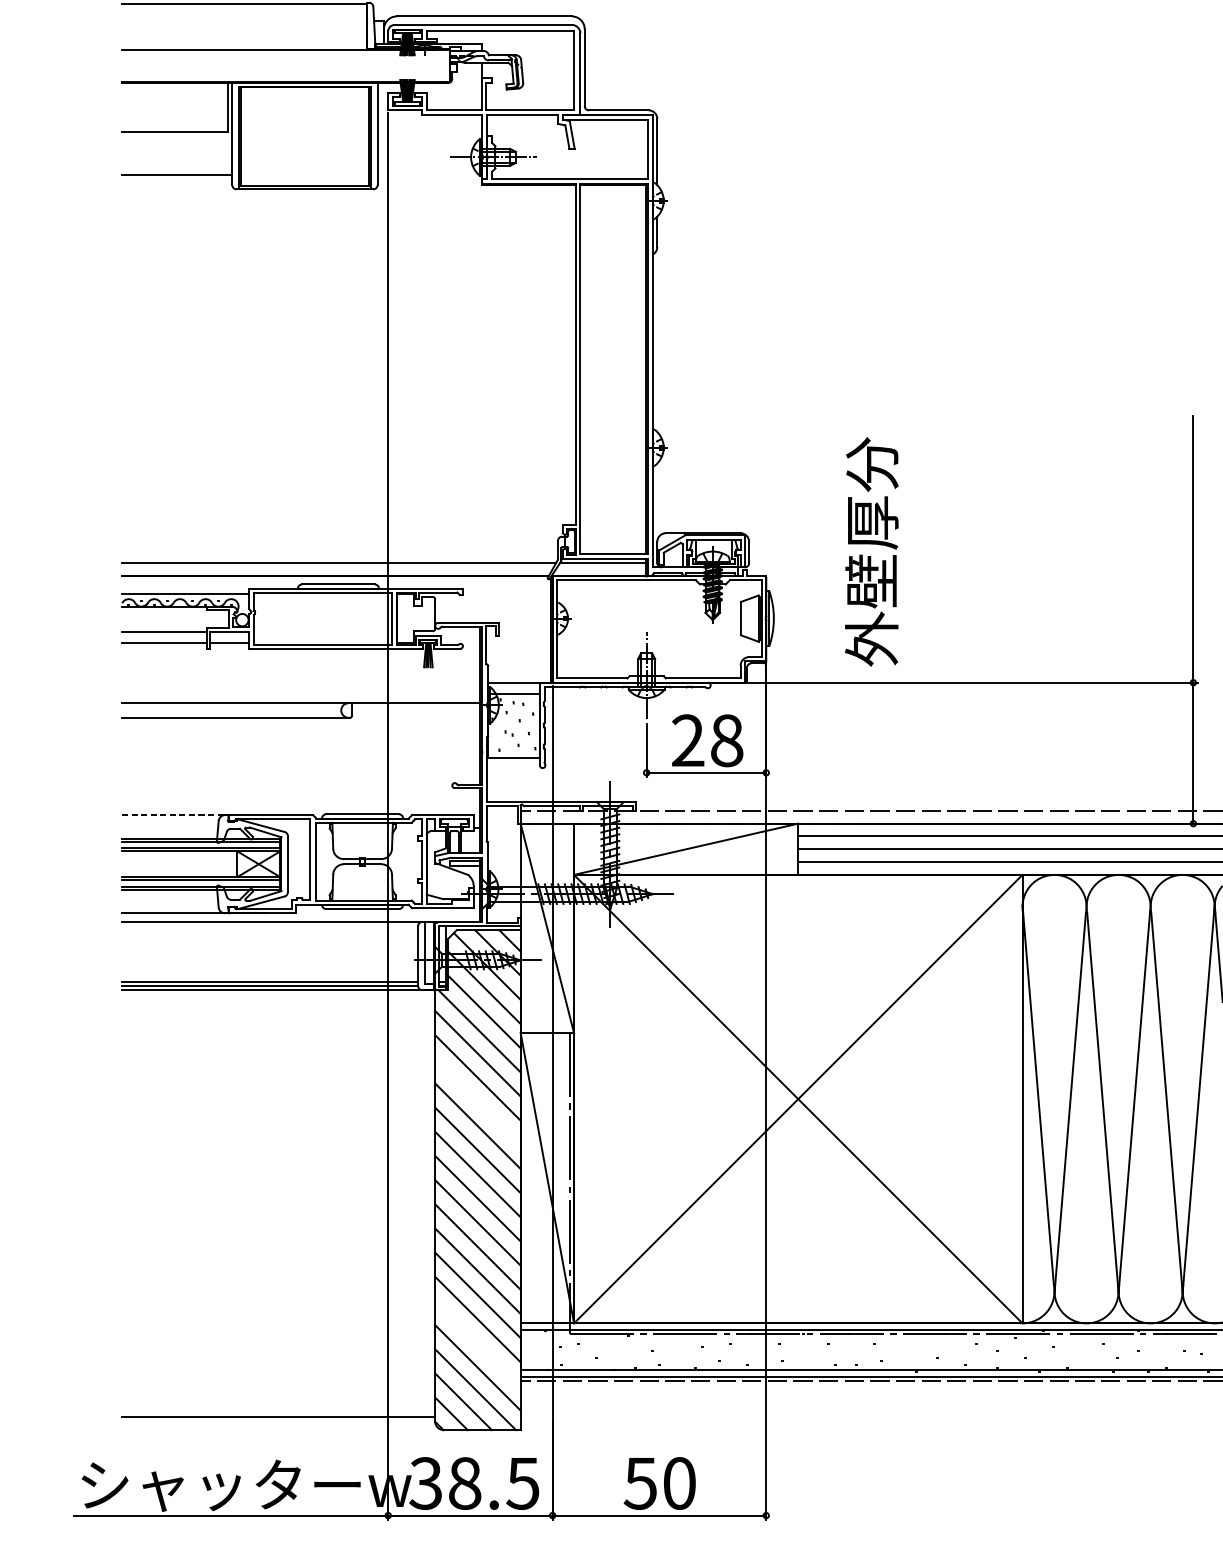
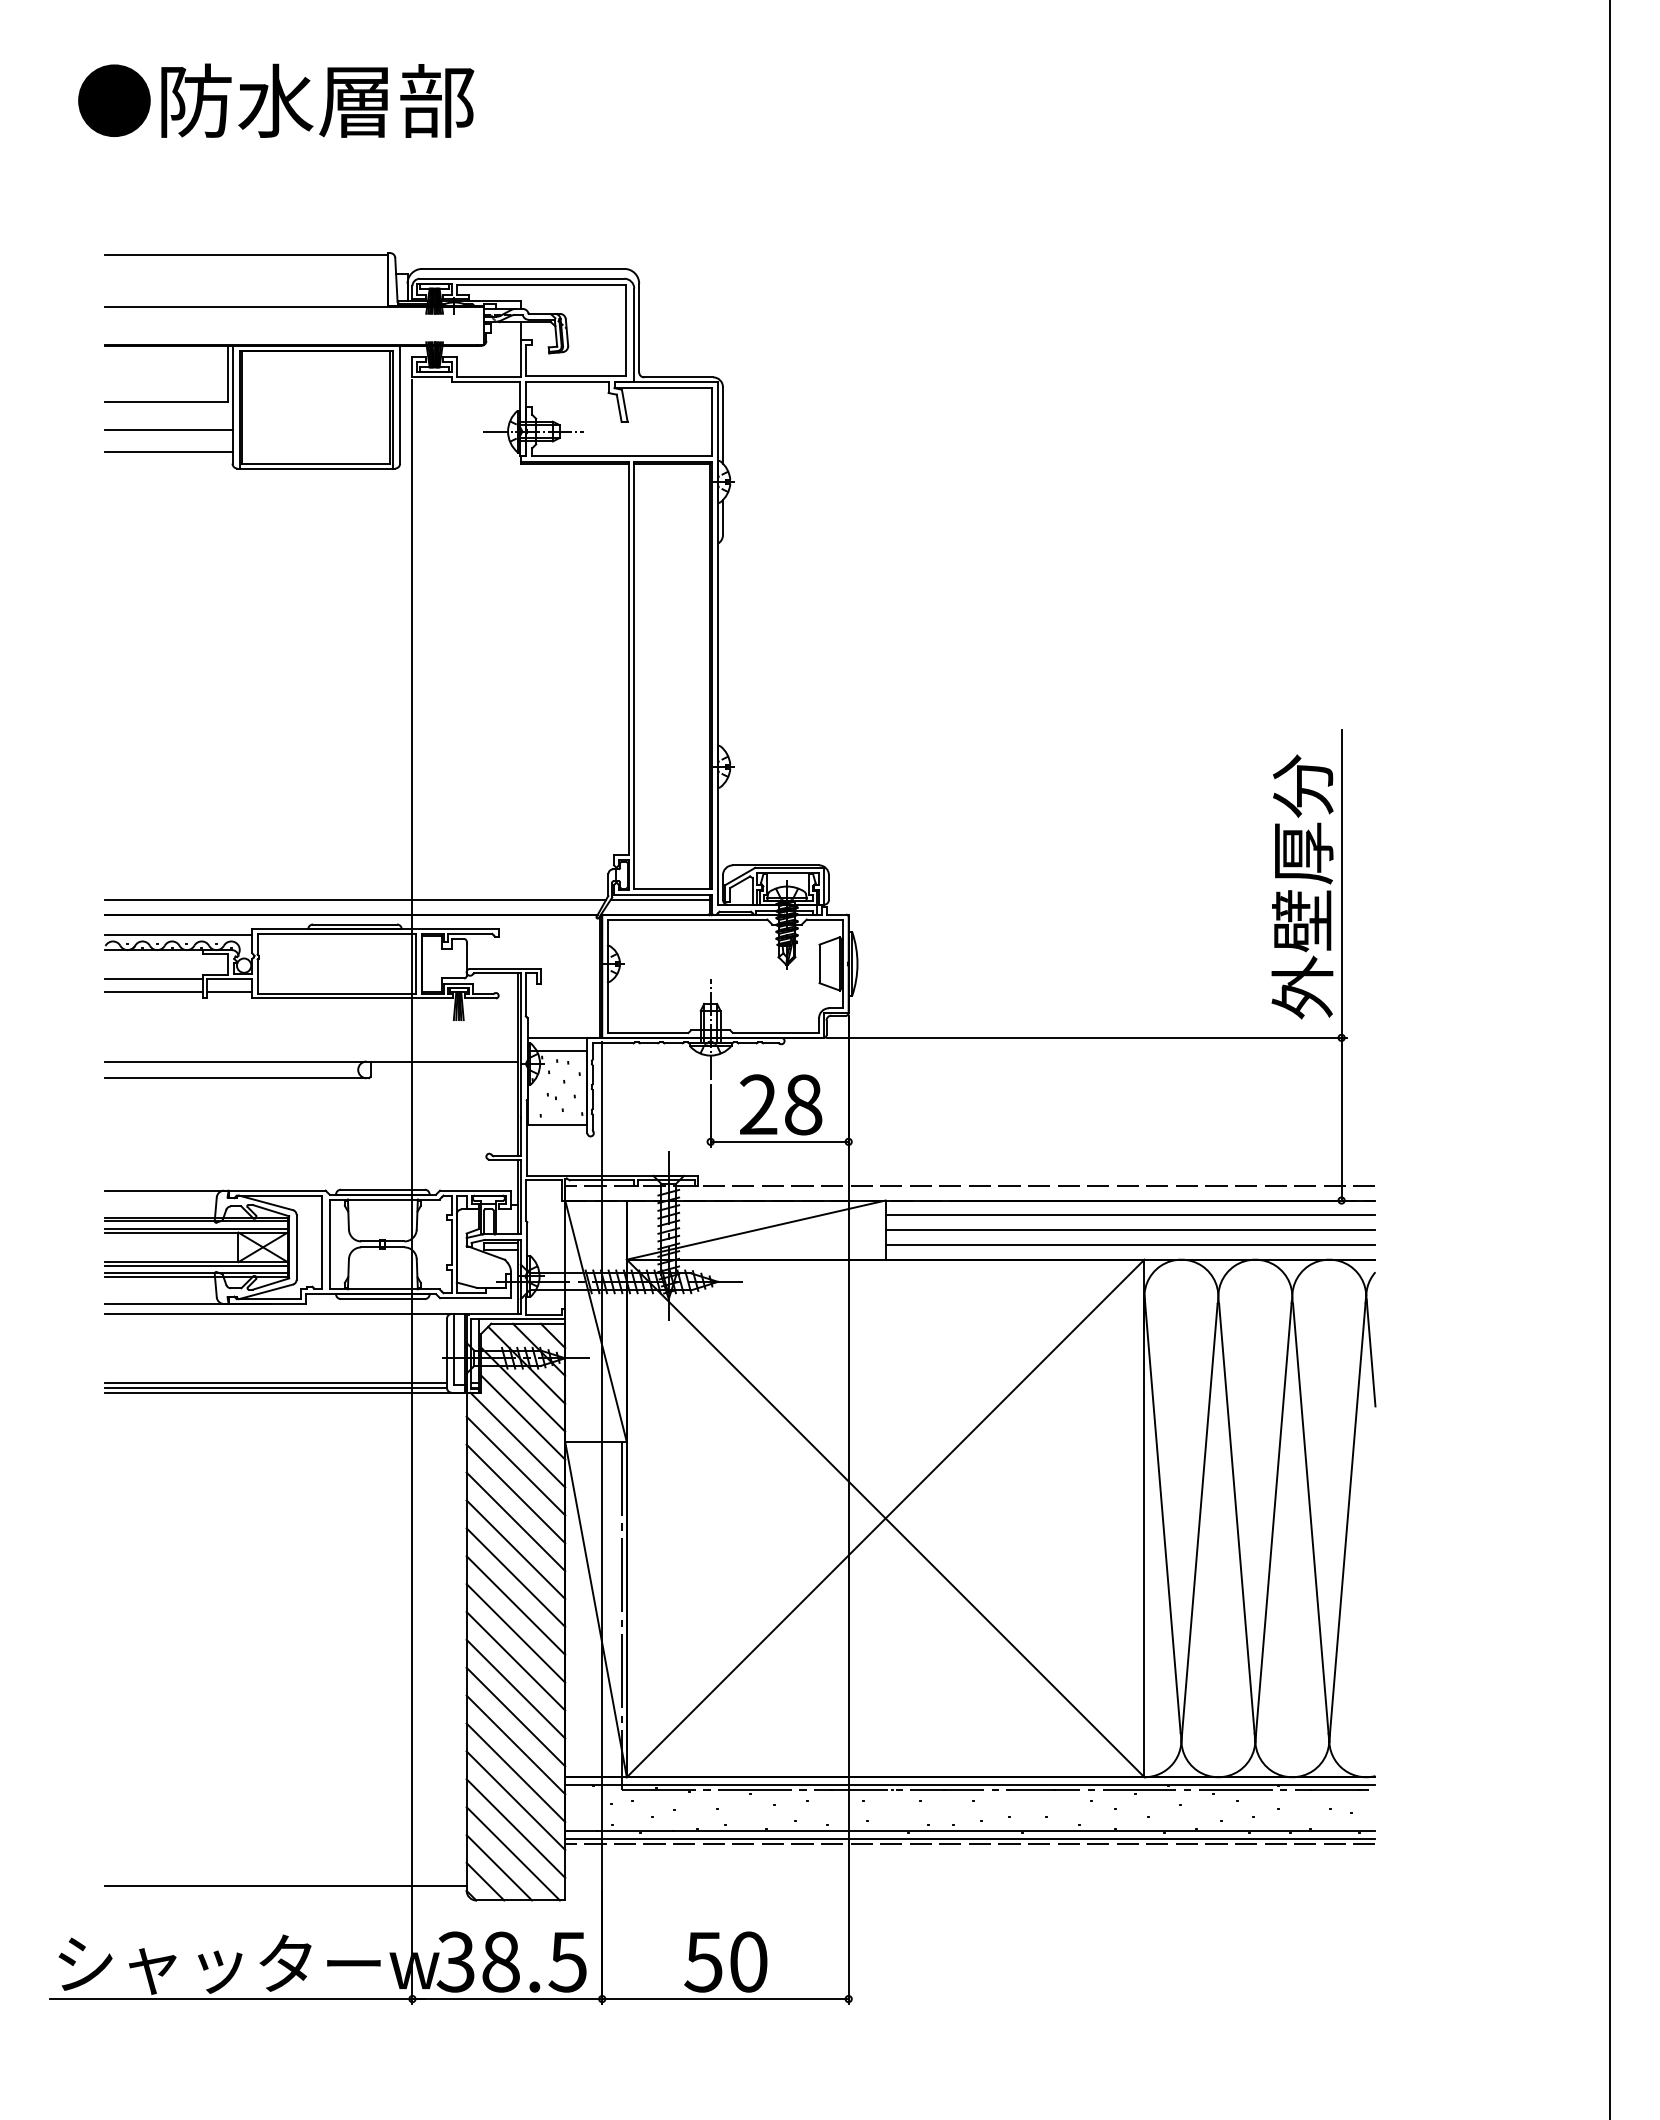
line: (176, 155) -> (168, 429), added
text: (871, 551) -> (1302, 886), moved
line: (175, 814) -> (167, 1190), dashed -> solid
line: (477, 1101) -> (515, 1521), added
line: (477, 1343) -> (515, 1800), added

